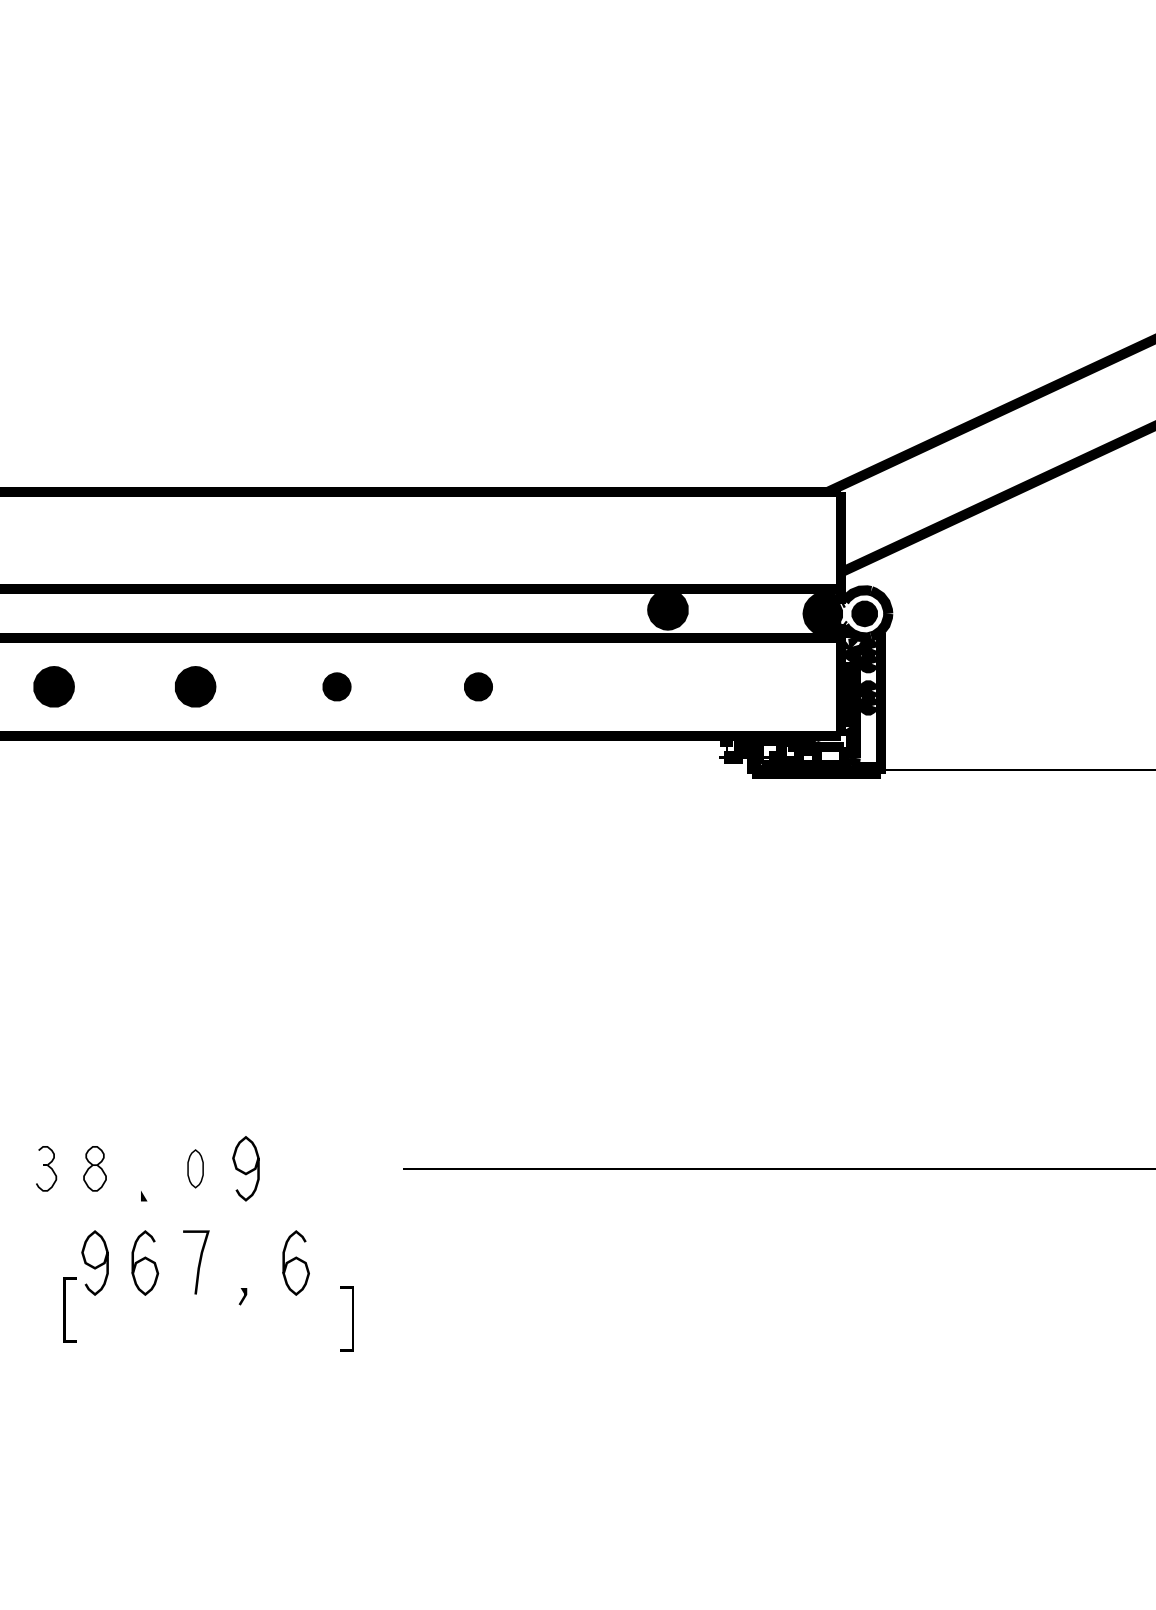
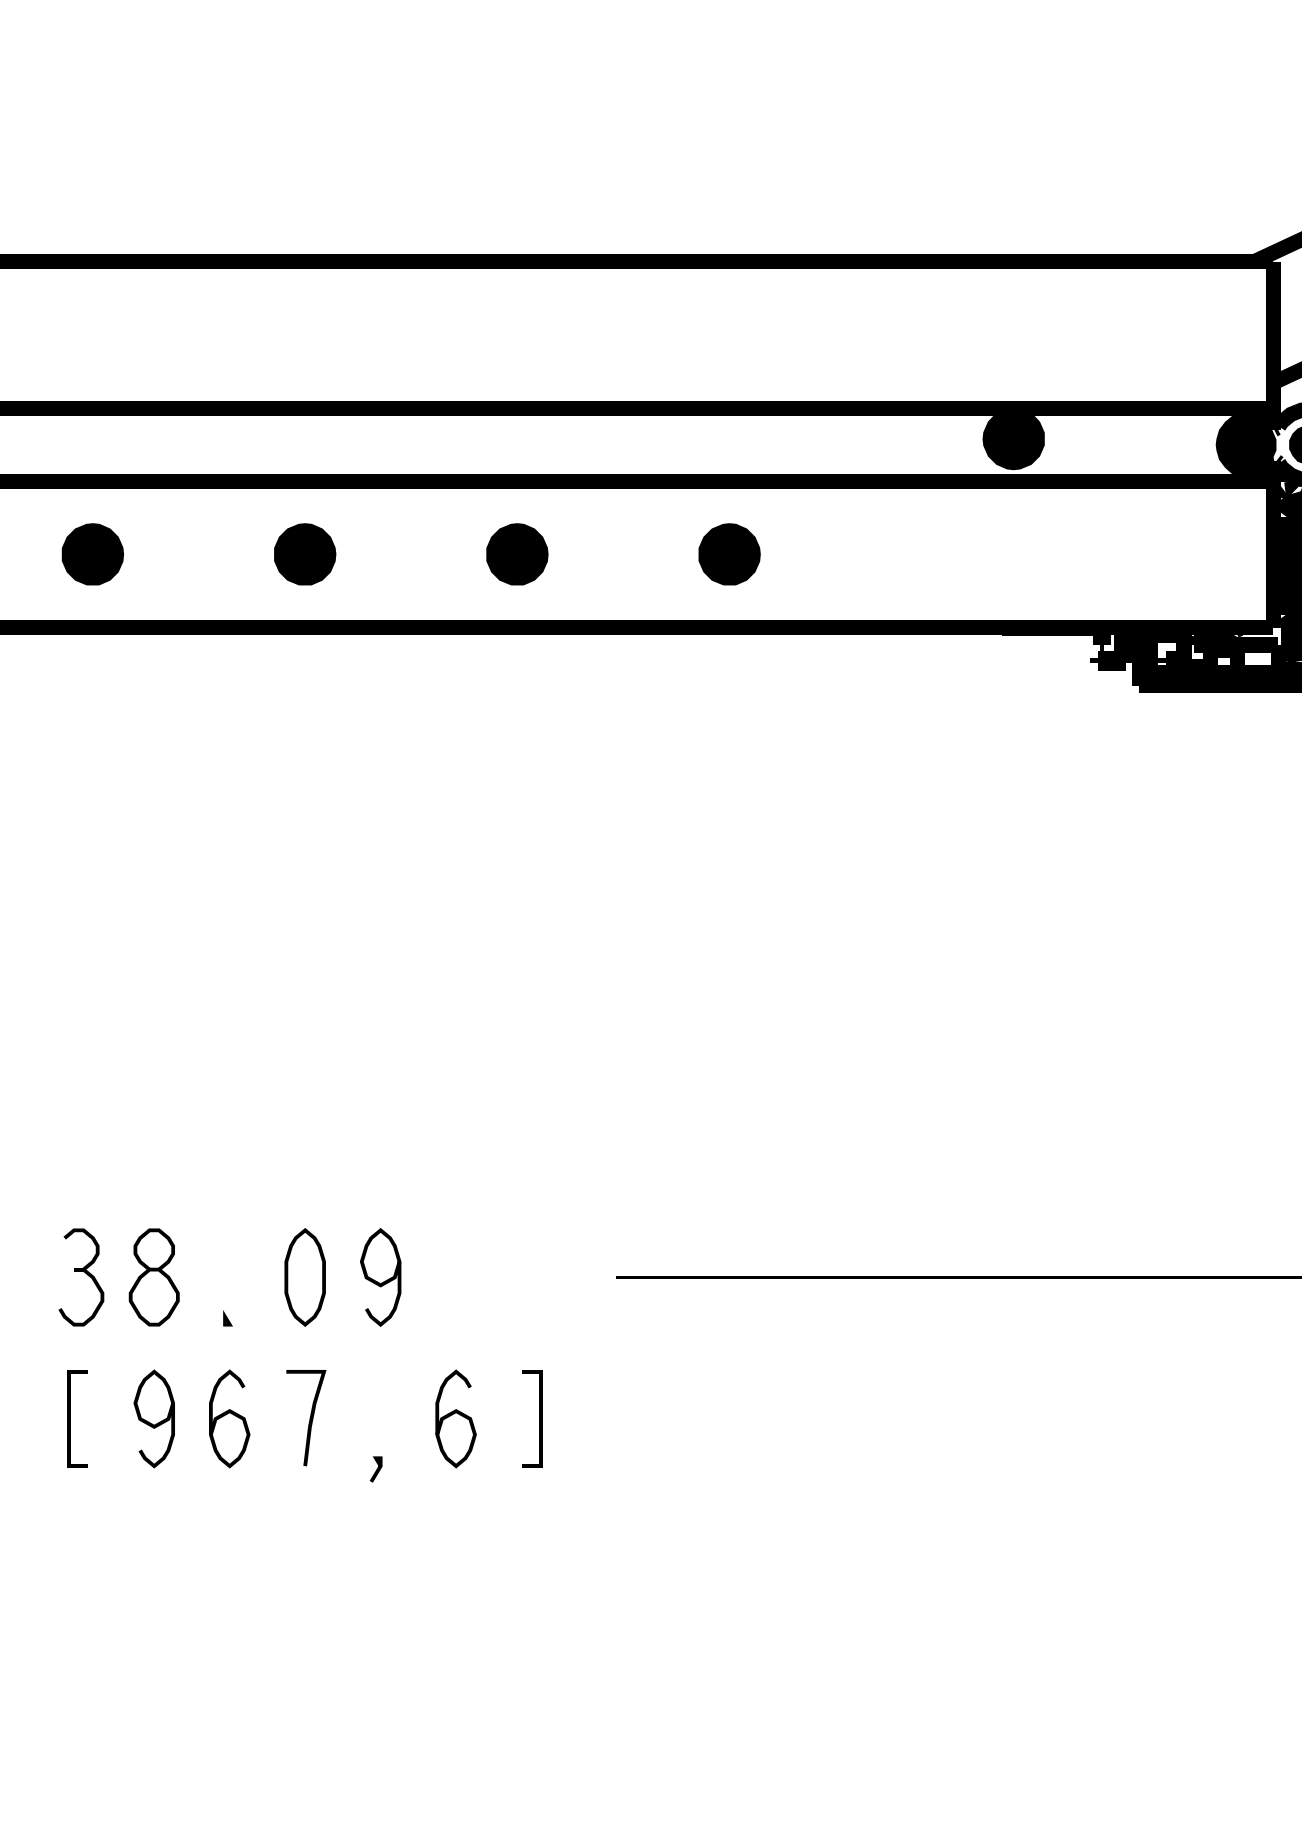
part: (336, 686) -> (516, 553), size x1.43
part: (478, 686) -> (729, 553), size x1.43
part: (46, 1168) -> (81, 1277), size x1.43
part: (94, 1168) -> (153, 1277), size x1.43
part: (195, 1168) -> (304, 1277), size x1.67
line: (65, 1309) -> (70, 1418), moved
line: (352, 1318) -> (540, 1418), moved

